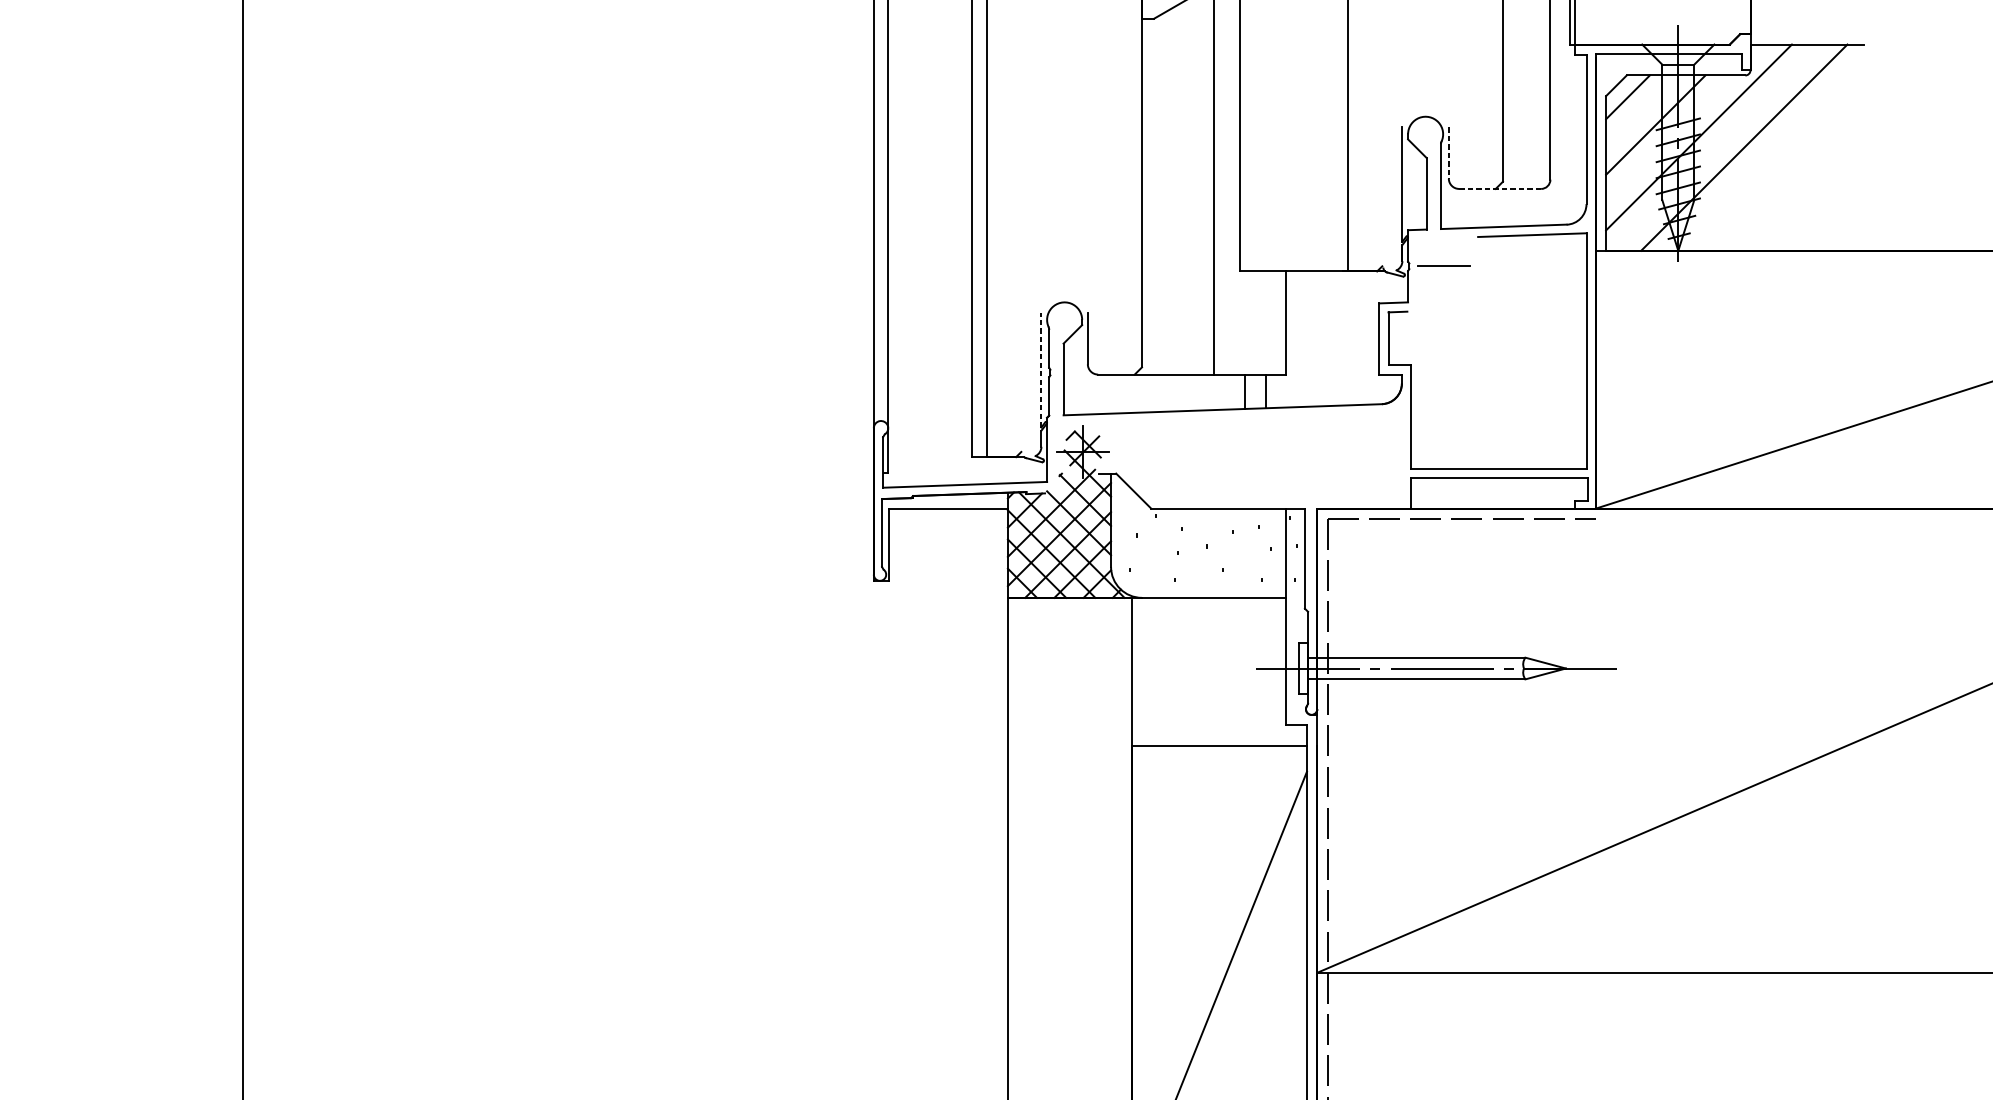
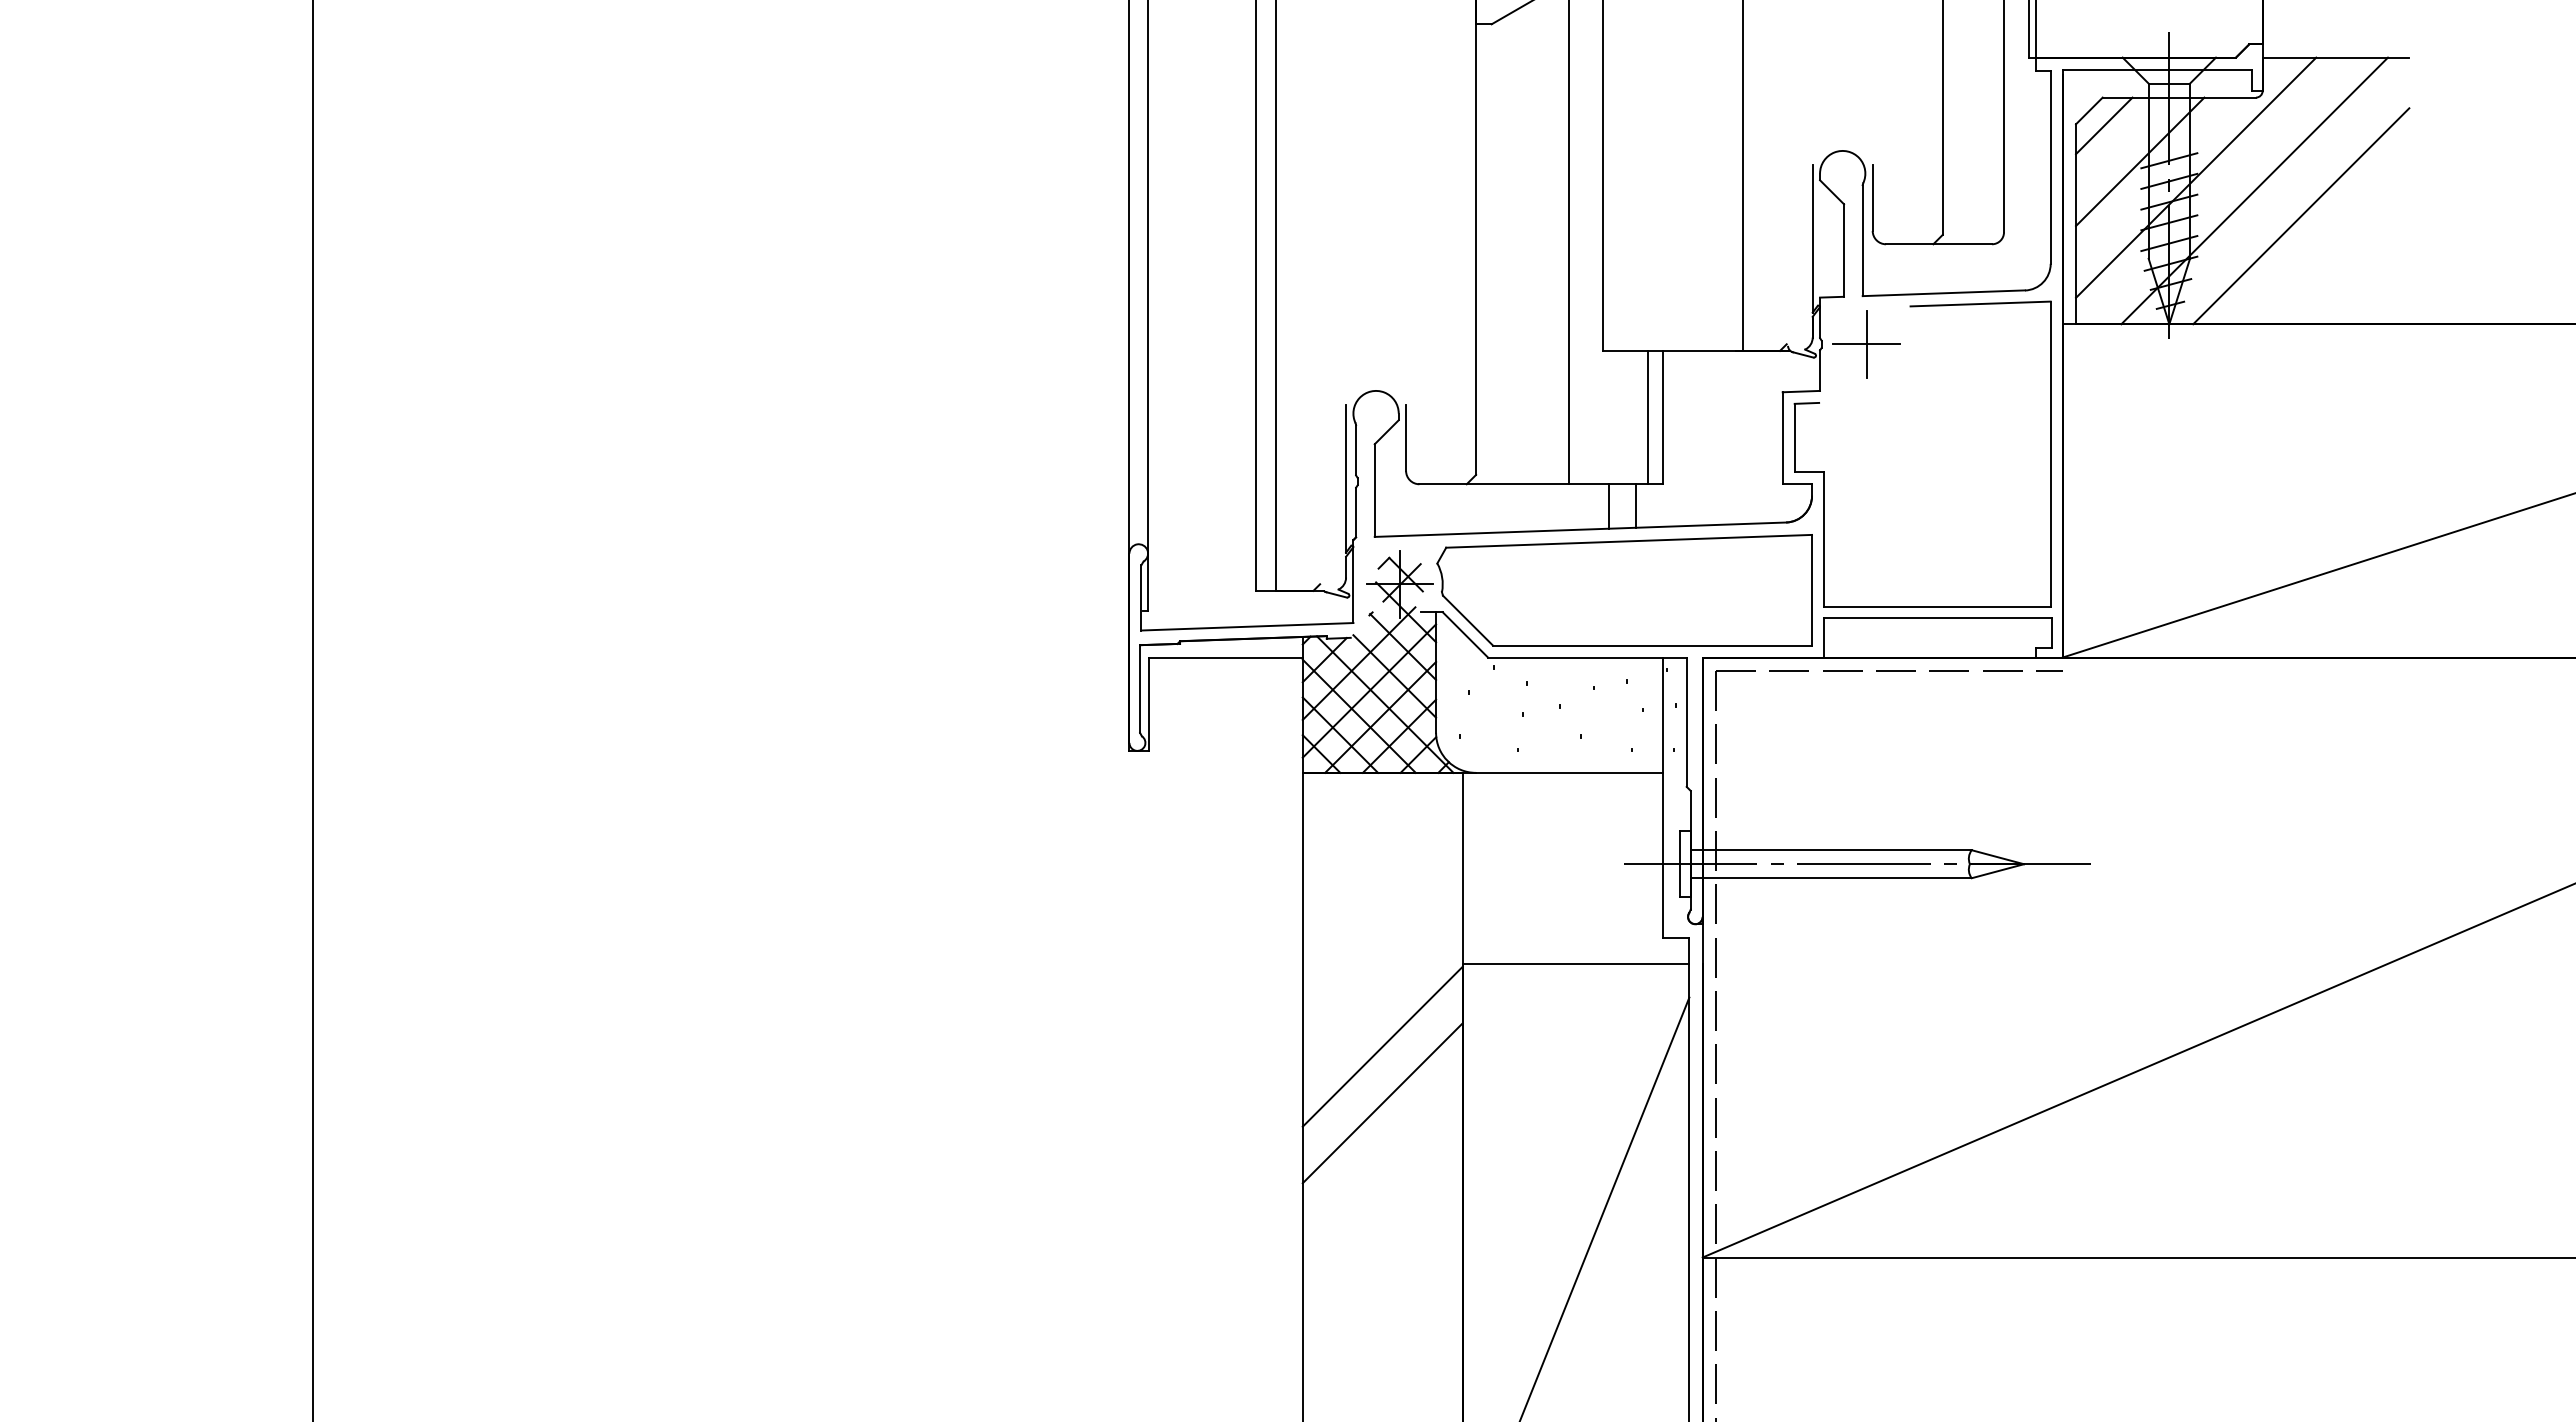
line: (1448, 153) -> (1872, 198), dashed -> solid
line: (1780, 167) -> (2301, 216), added
line: (1500, 189) -> (1939, 244), dashed -> solid
line: (1444, 265) -> (1866, 343), added
line: (1275, 322) -> (1648, 417), added
line: (1041, 370) -> (1346, 478), dashed -> solid
part: (1256, 456) -> (1624, 590), added
line: (1069, 809) -> (1382, 1046), added
line: (1069, 853) -> (1382, 1103), added

